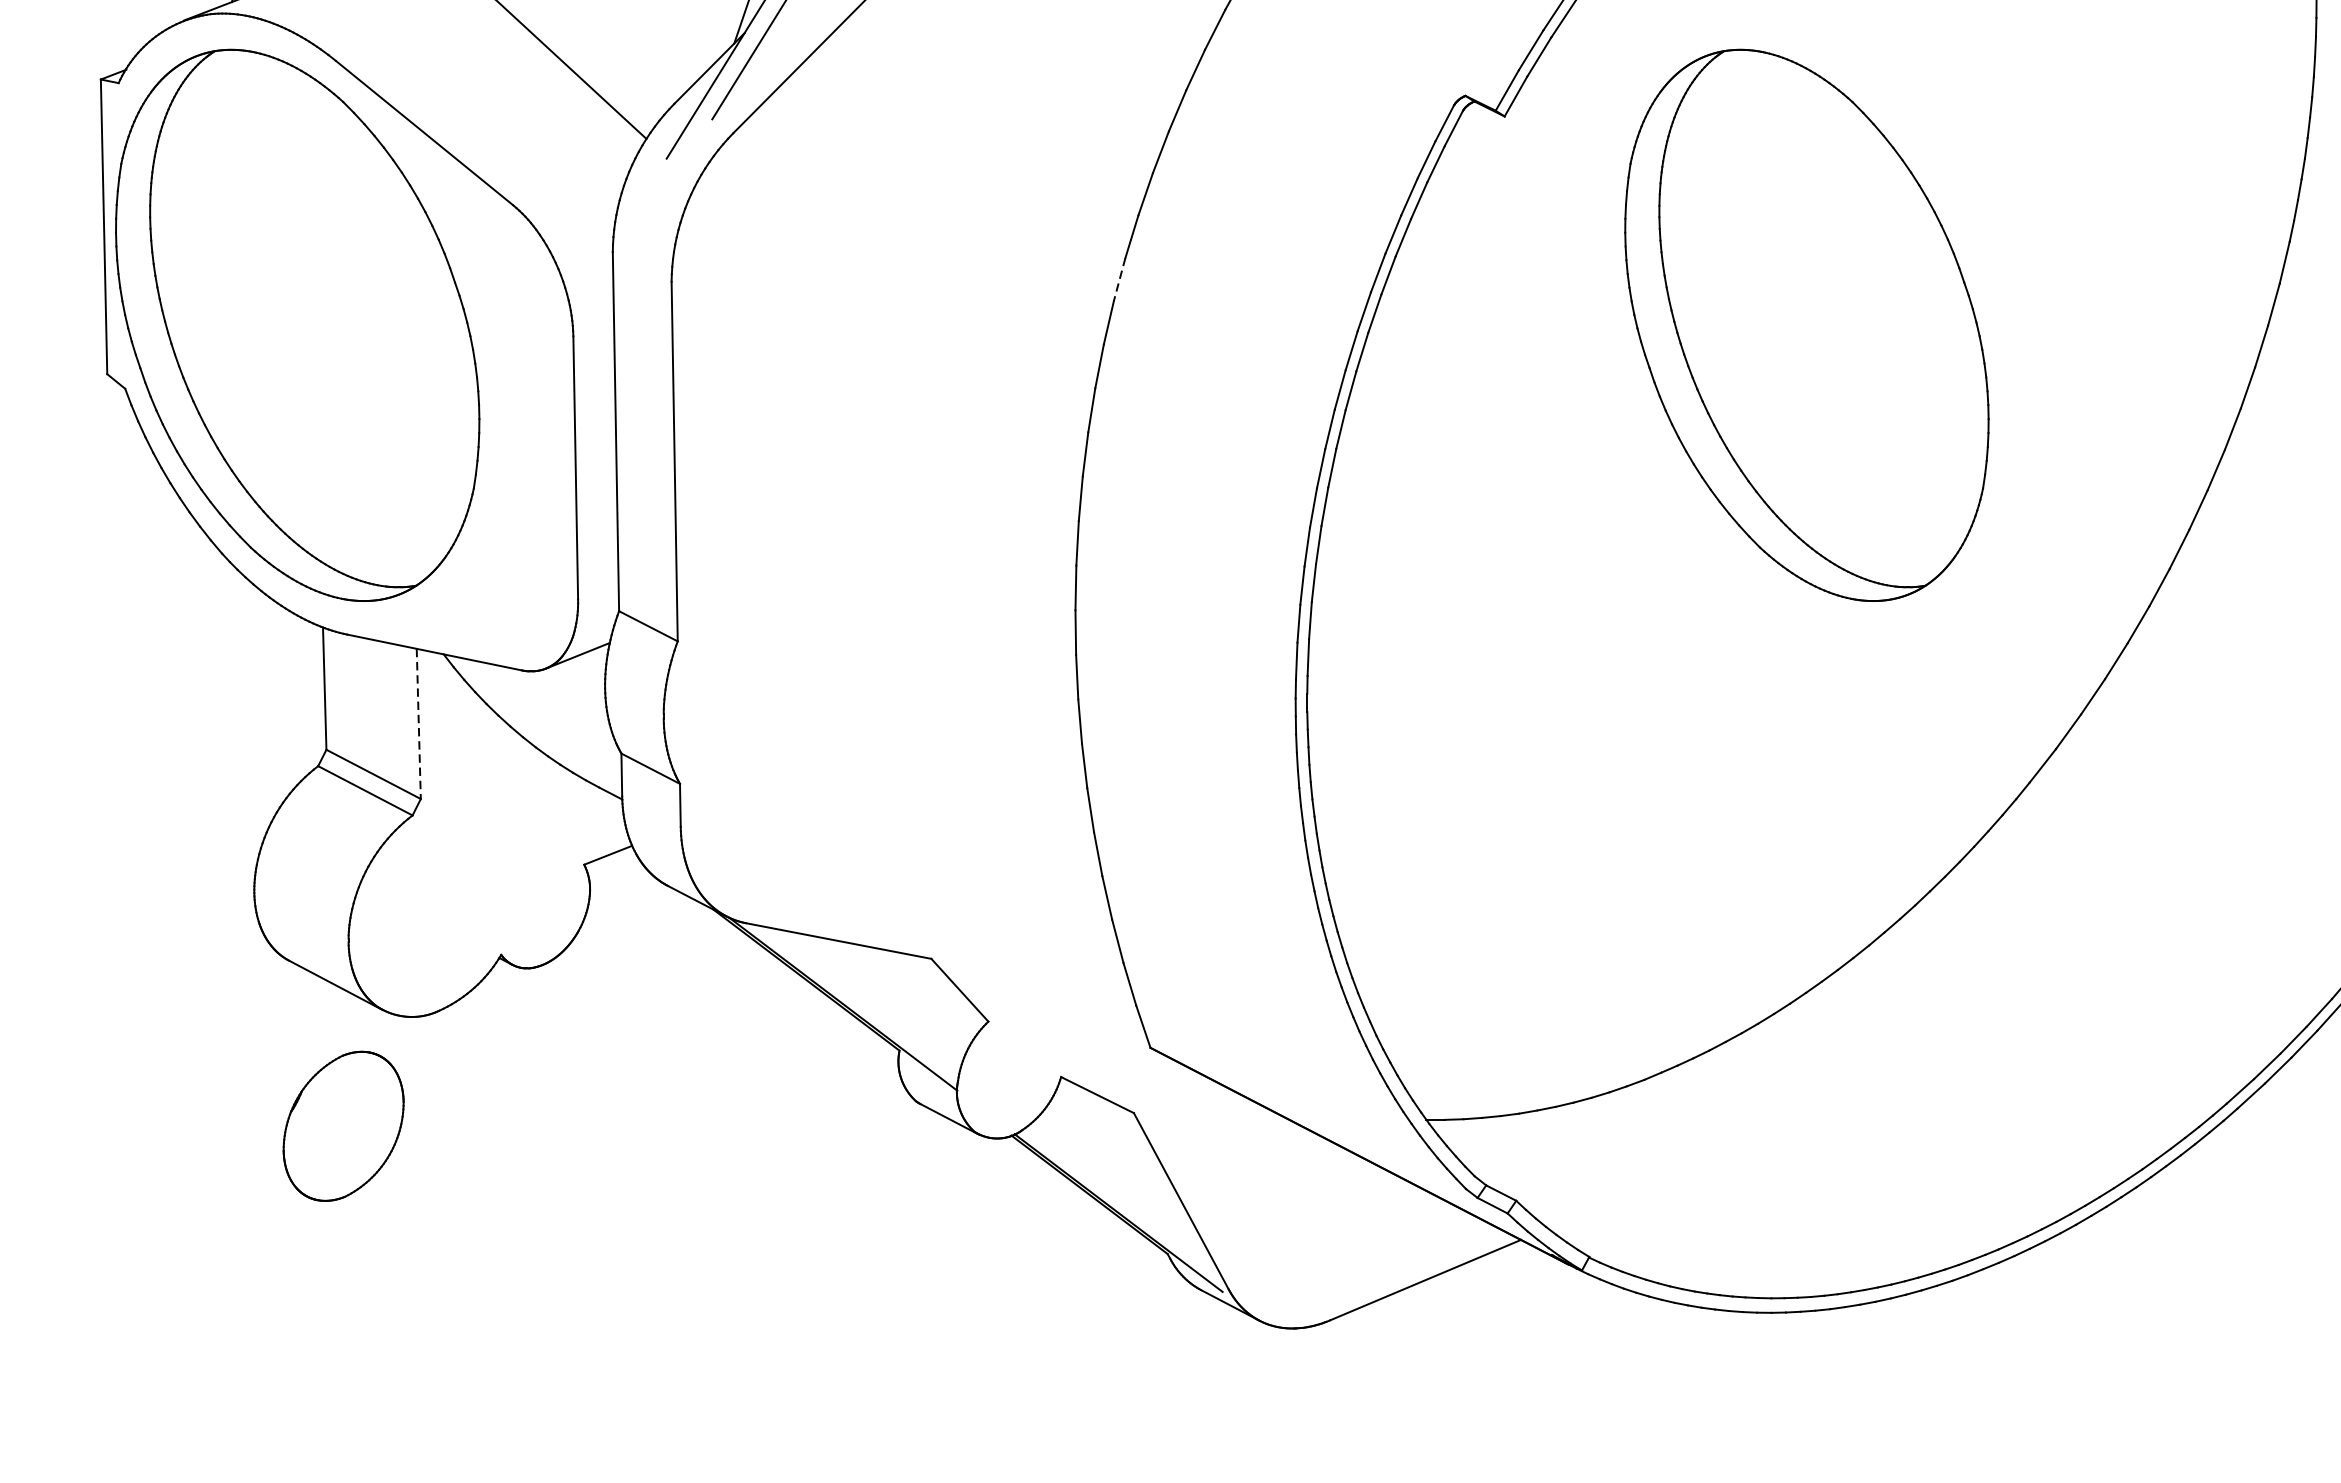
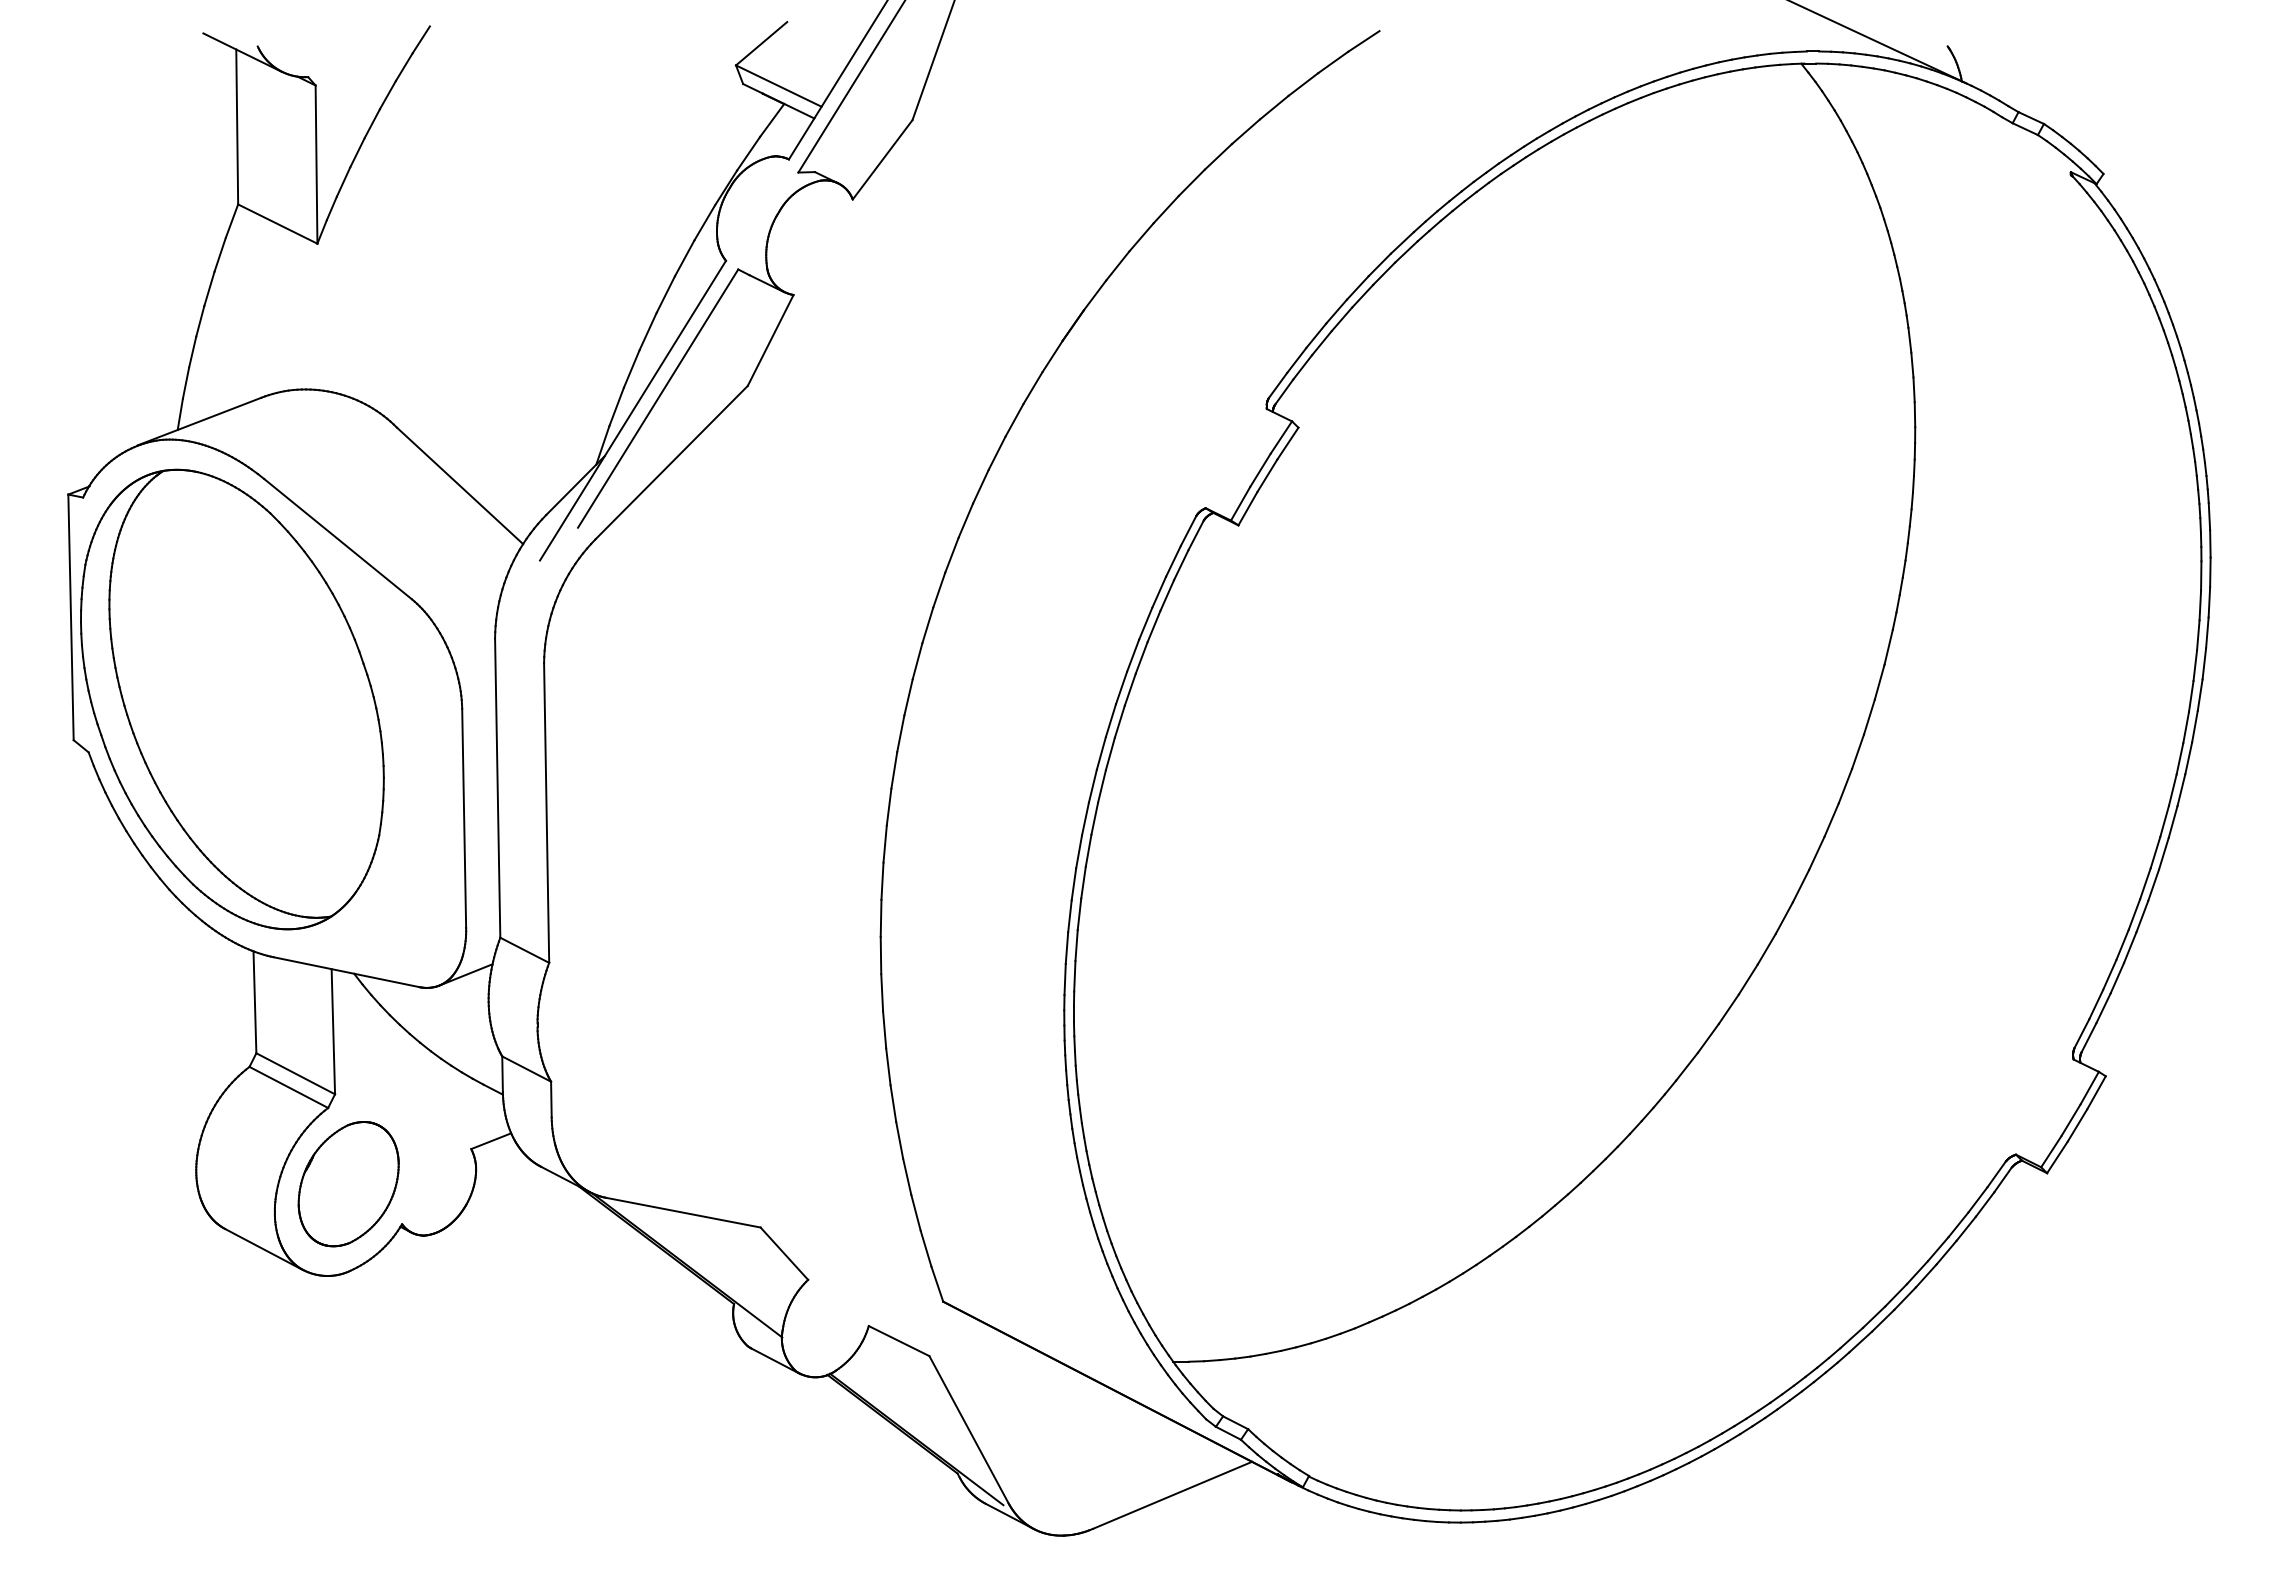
line: (1119, 279) -> (917, 661), dashed -> solid
part: (1807, 325) -> (1490, 699), removed
line: (418, 723) -> (333, 1031), dashed -> solid
part: (343, 1126) -> (348, 1184), moved

